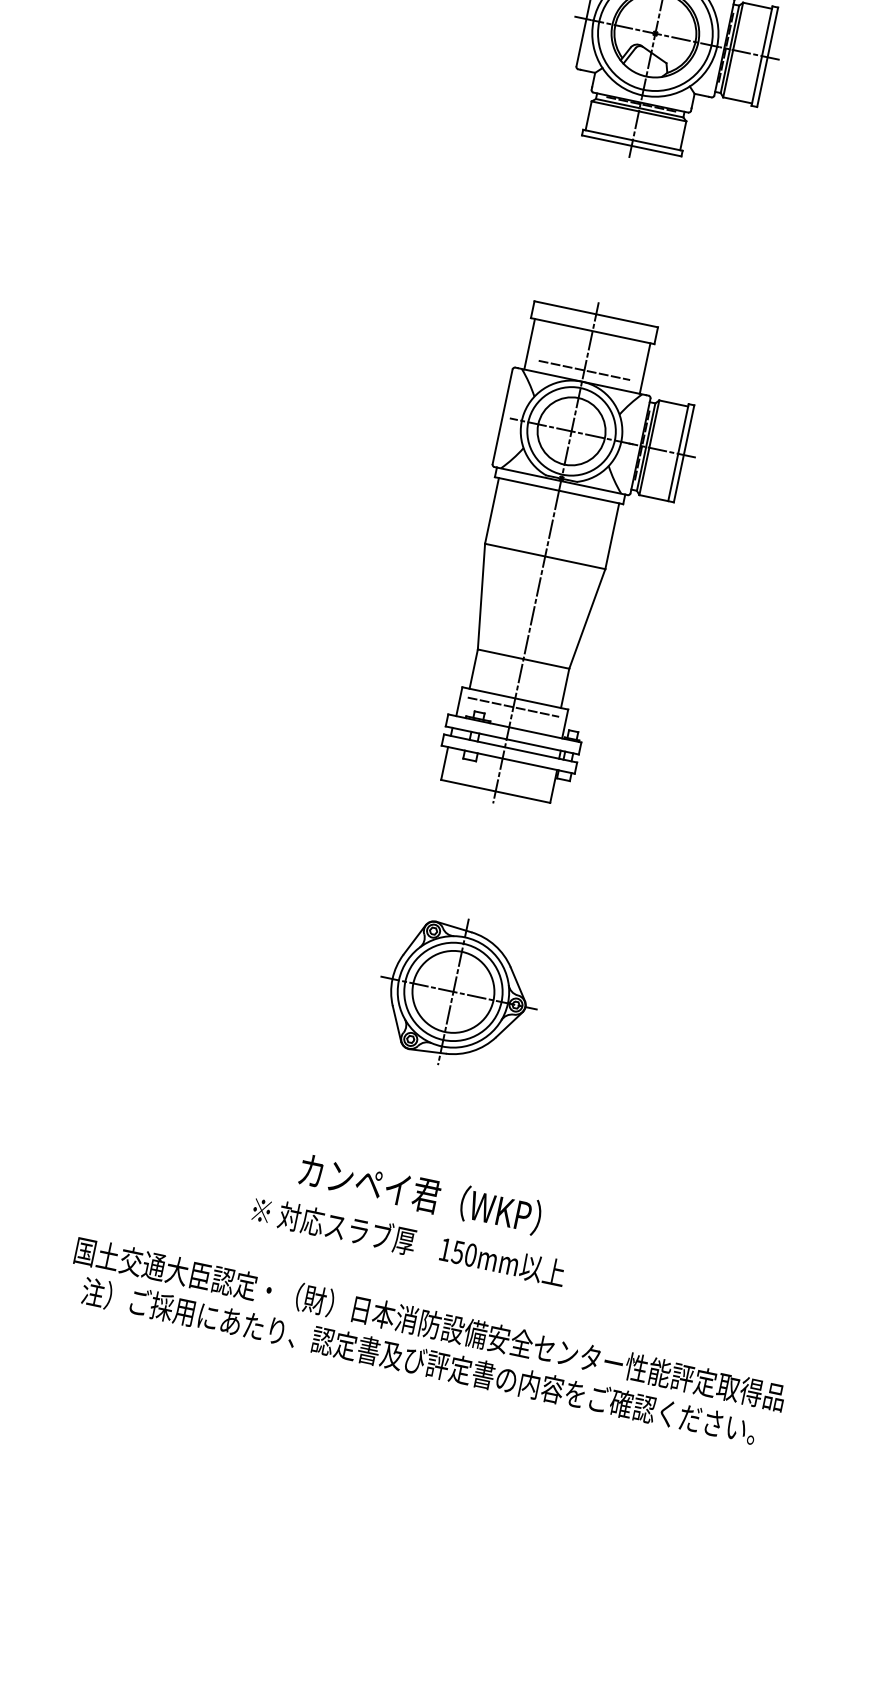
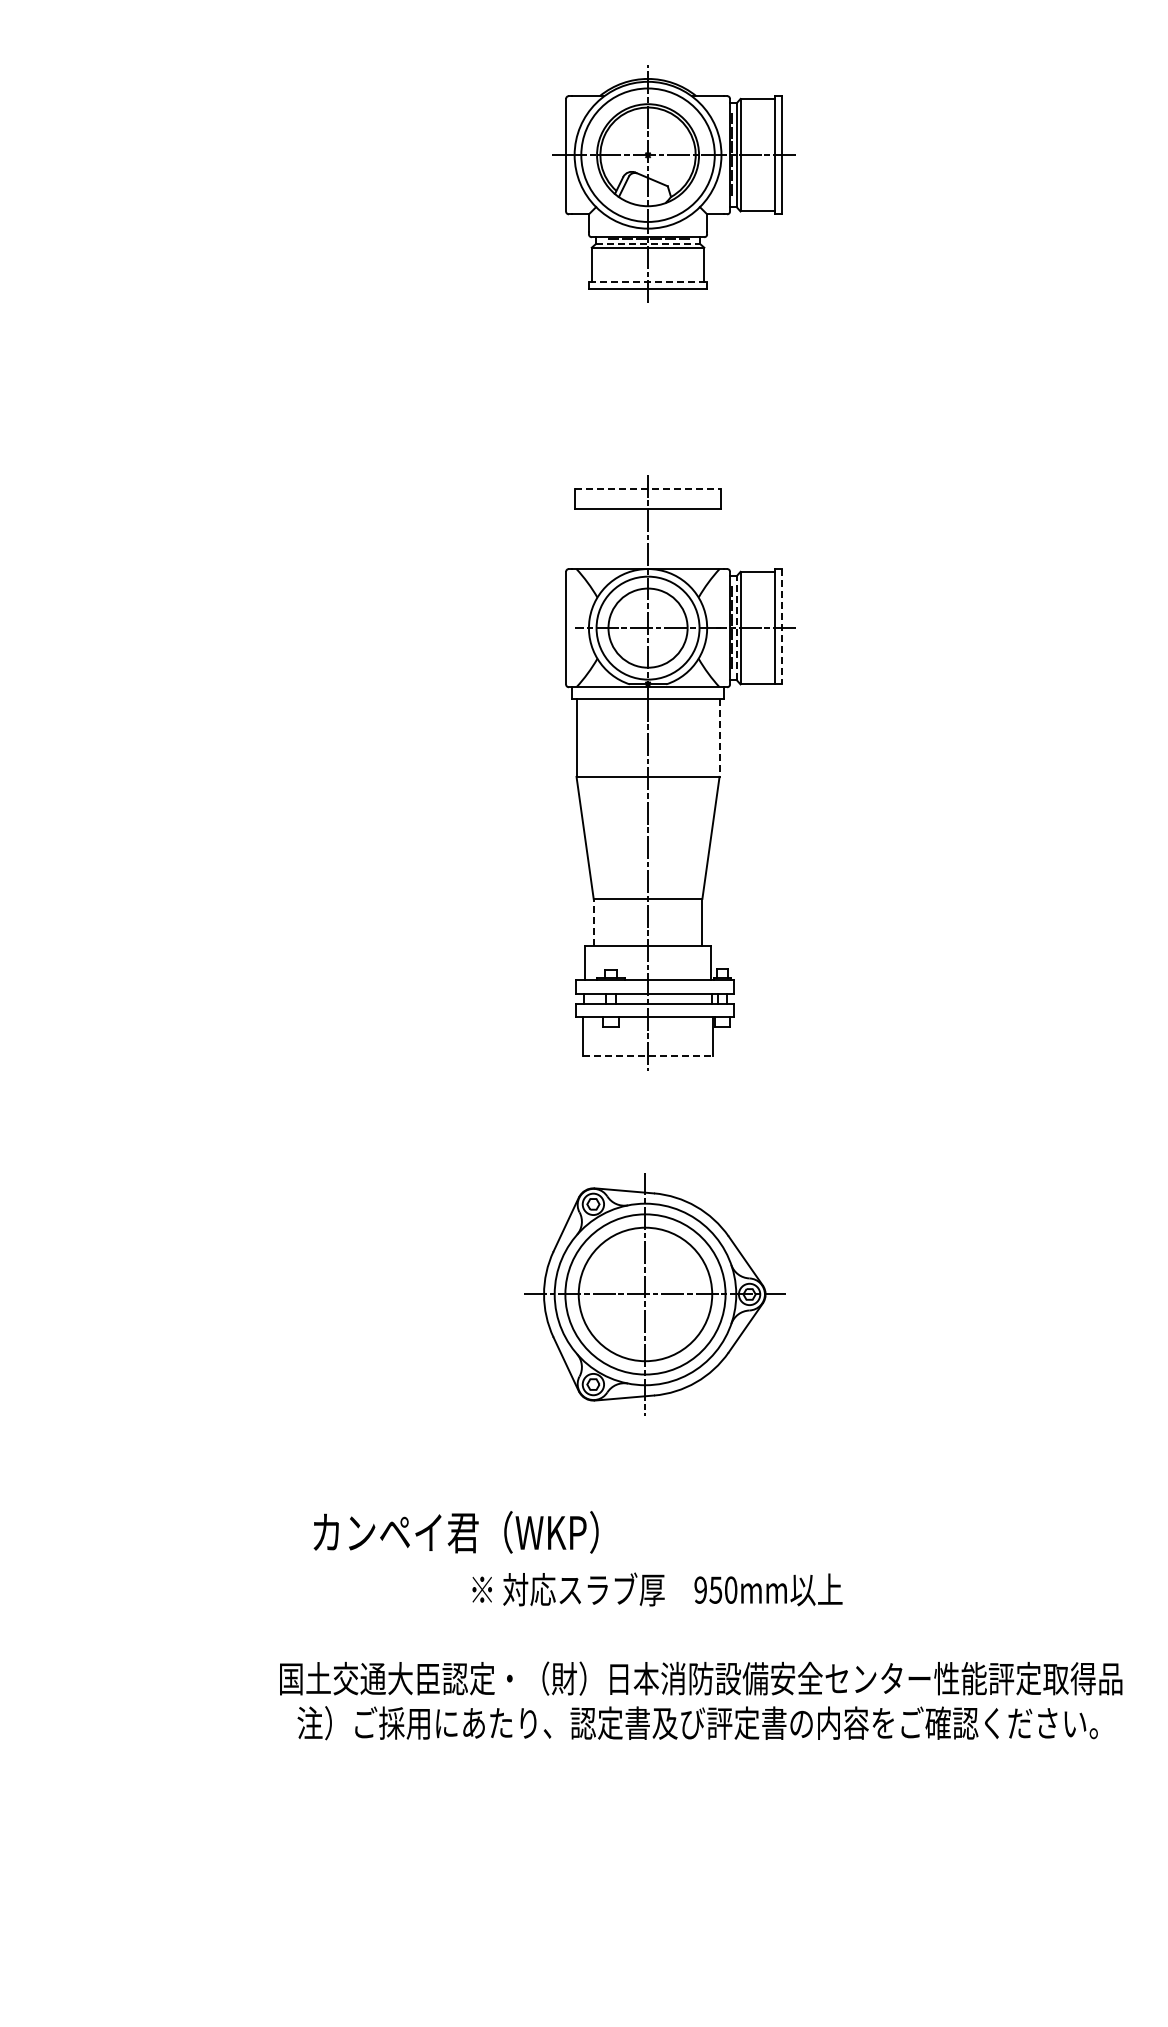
line: (640, 107) -> (648, 243), solid -> dashed
line: (633, 140) -> (648, 282), solid -> dashed
line: (596, 314) -> (648, 488), solid -> dashed
line: (529, 343) -> (579, 538), removed
line: (645, 368) -> (716, 538), removed
line: (583, 370) -> (647, 555), removed
line: (645, 447) -> (736, 628), solid -> dashed
line: (684, 453) -> (781, 626), solid -> dashed
line: (612, 536) -> (719, 738), solid -> dashed
line: (473, 668) -> (593, 921), solid -> dashed
line: (512, 707) -> (647, 956), removed
line: (496, 791) -> (648, 1056), solid -> dashed
part: (458, 992) -> (654, 1294), size x1.4
text: (420, 1193) -> (455, 1532), moved
text: (445, 1249) -> (700, 1589), 150mm -> 950mm

